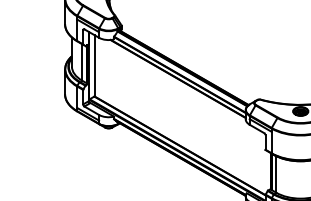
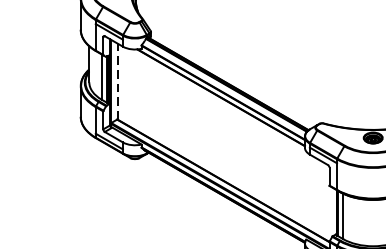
line: (94, 65) -> (117, 81), solid -> dashed

